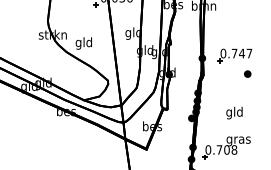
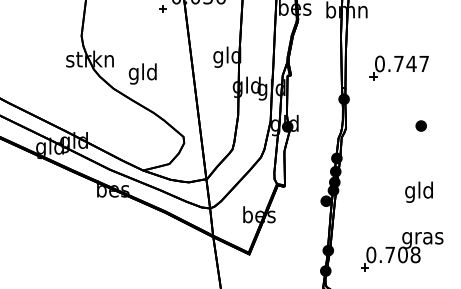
part: (234, 55) -> (398, 67), moved
text: (234, 112) -> (419, 191), moved
part: (226, 147) -> (402, 250), moved

